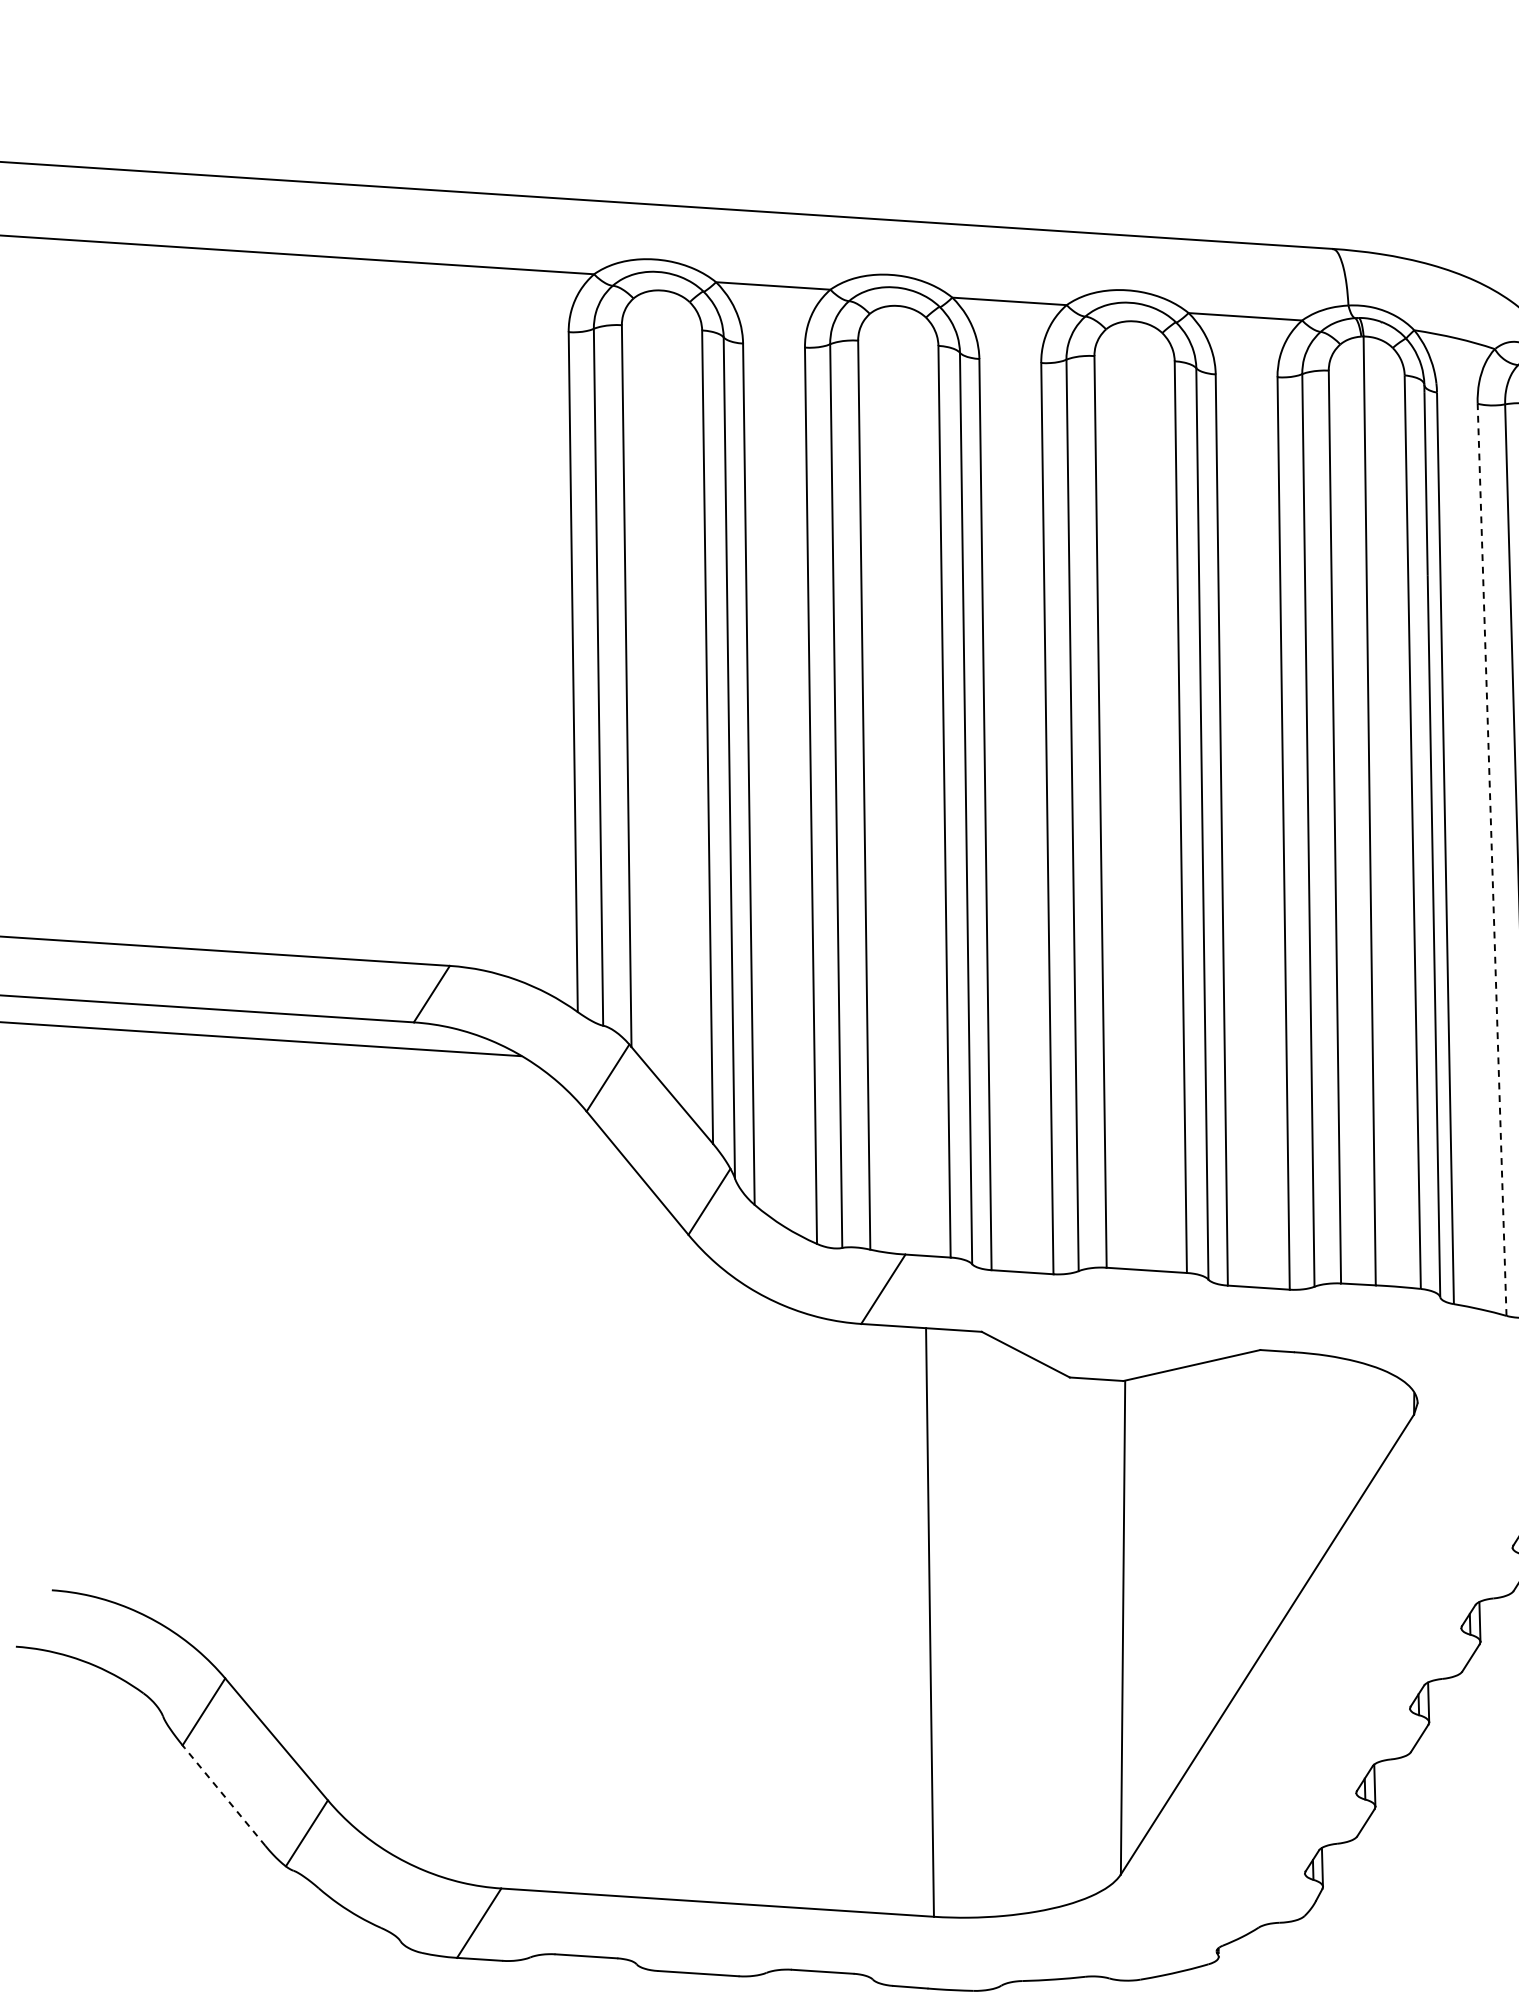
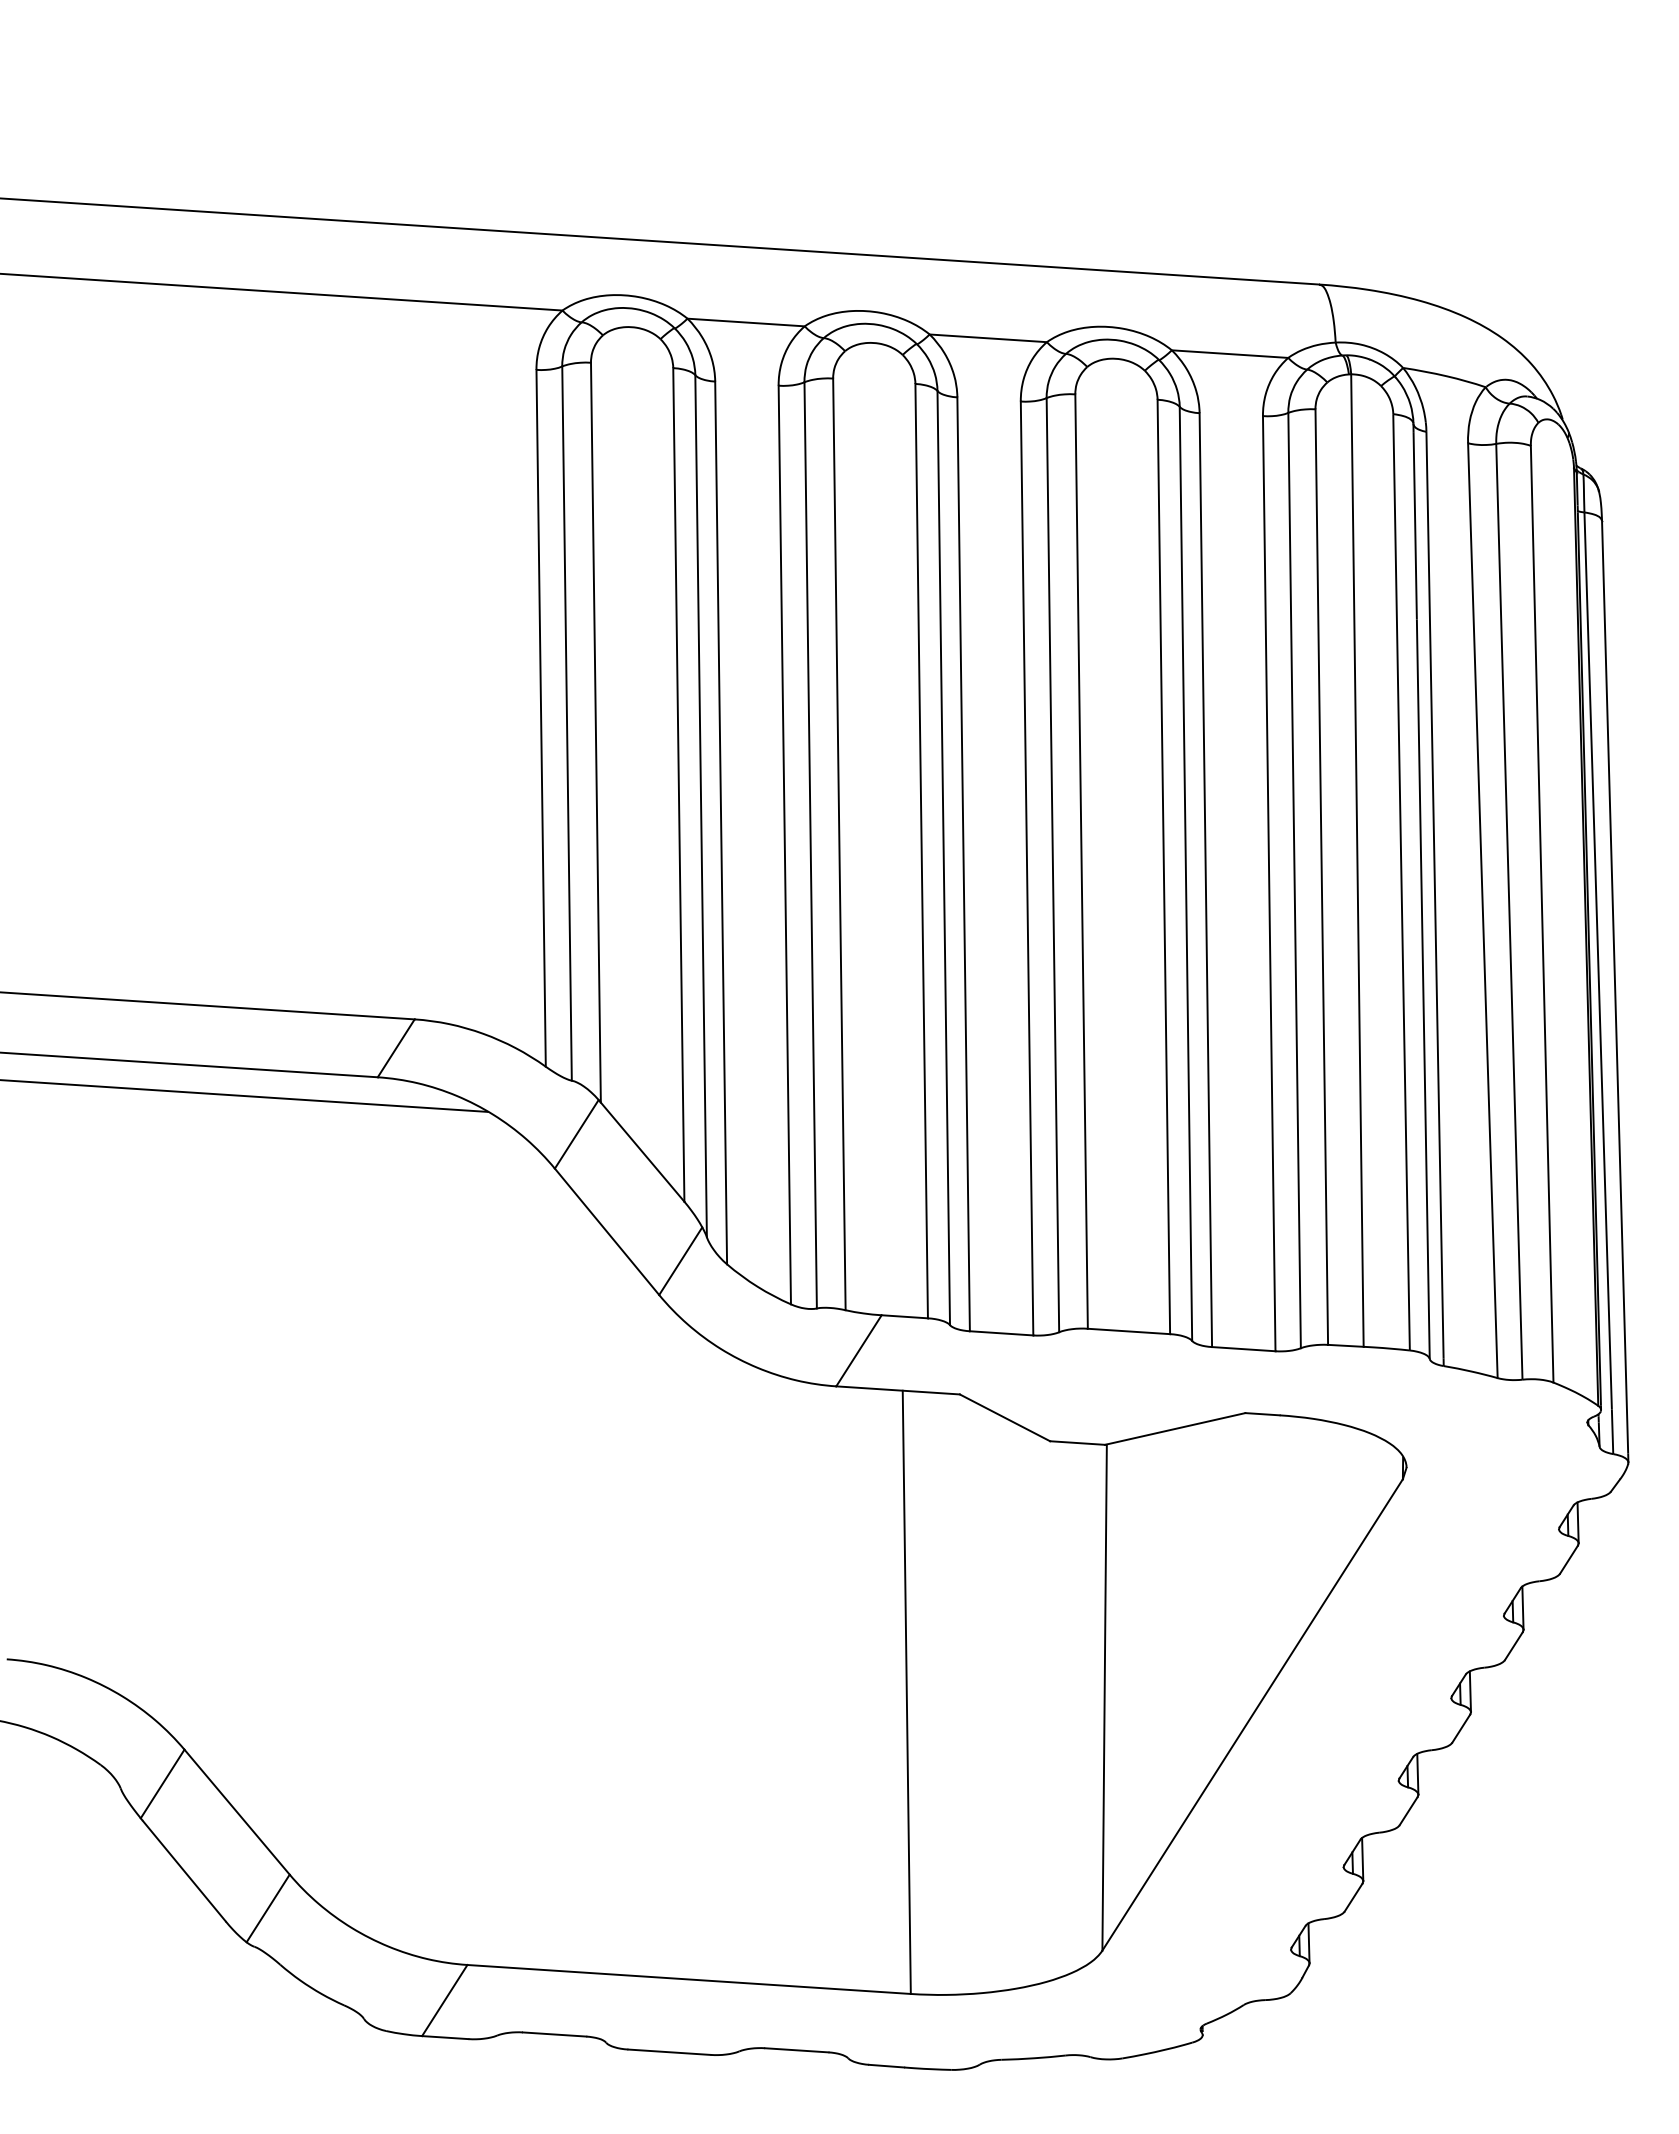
line: (1491, 859) -> (1482, 910), dashed -> solid
line: (224, 1796) -> (183, 1870), dashed -> solid

